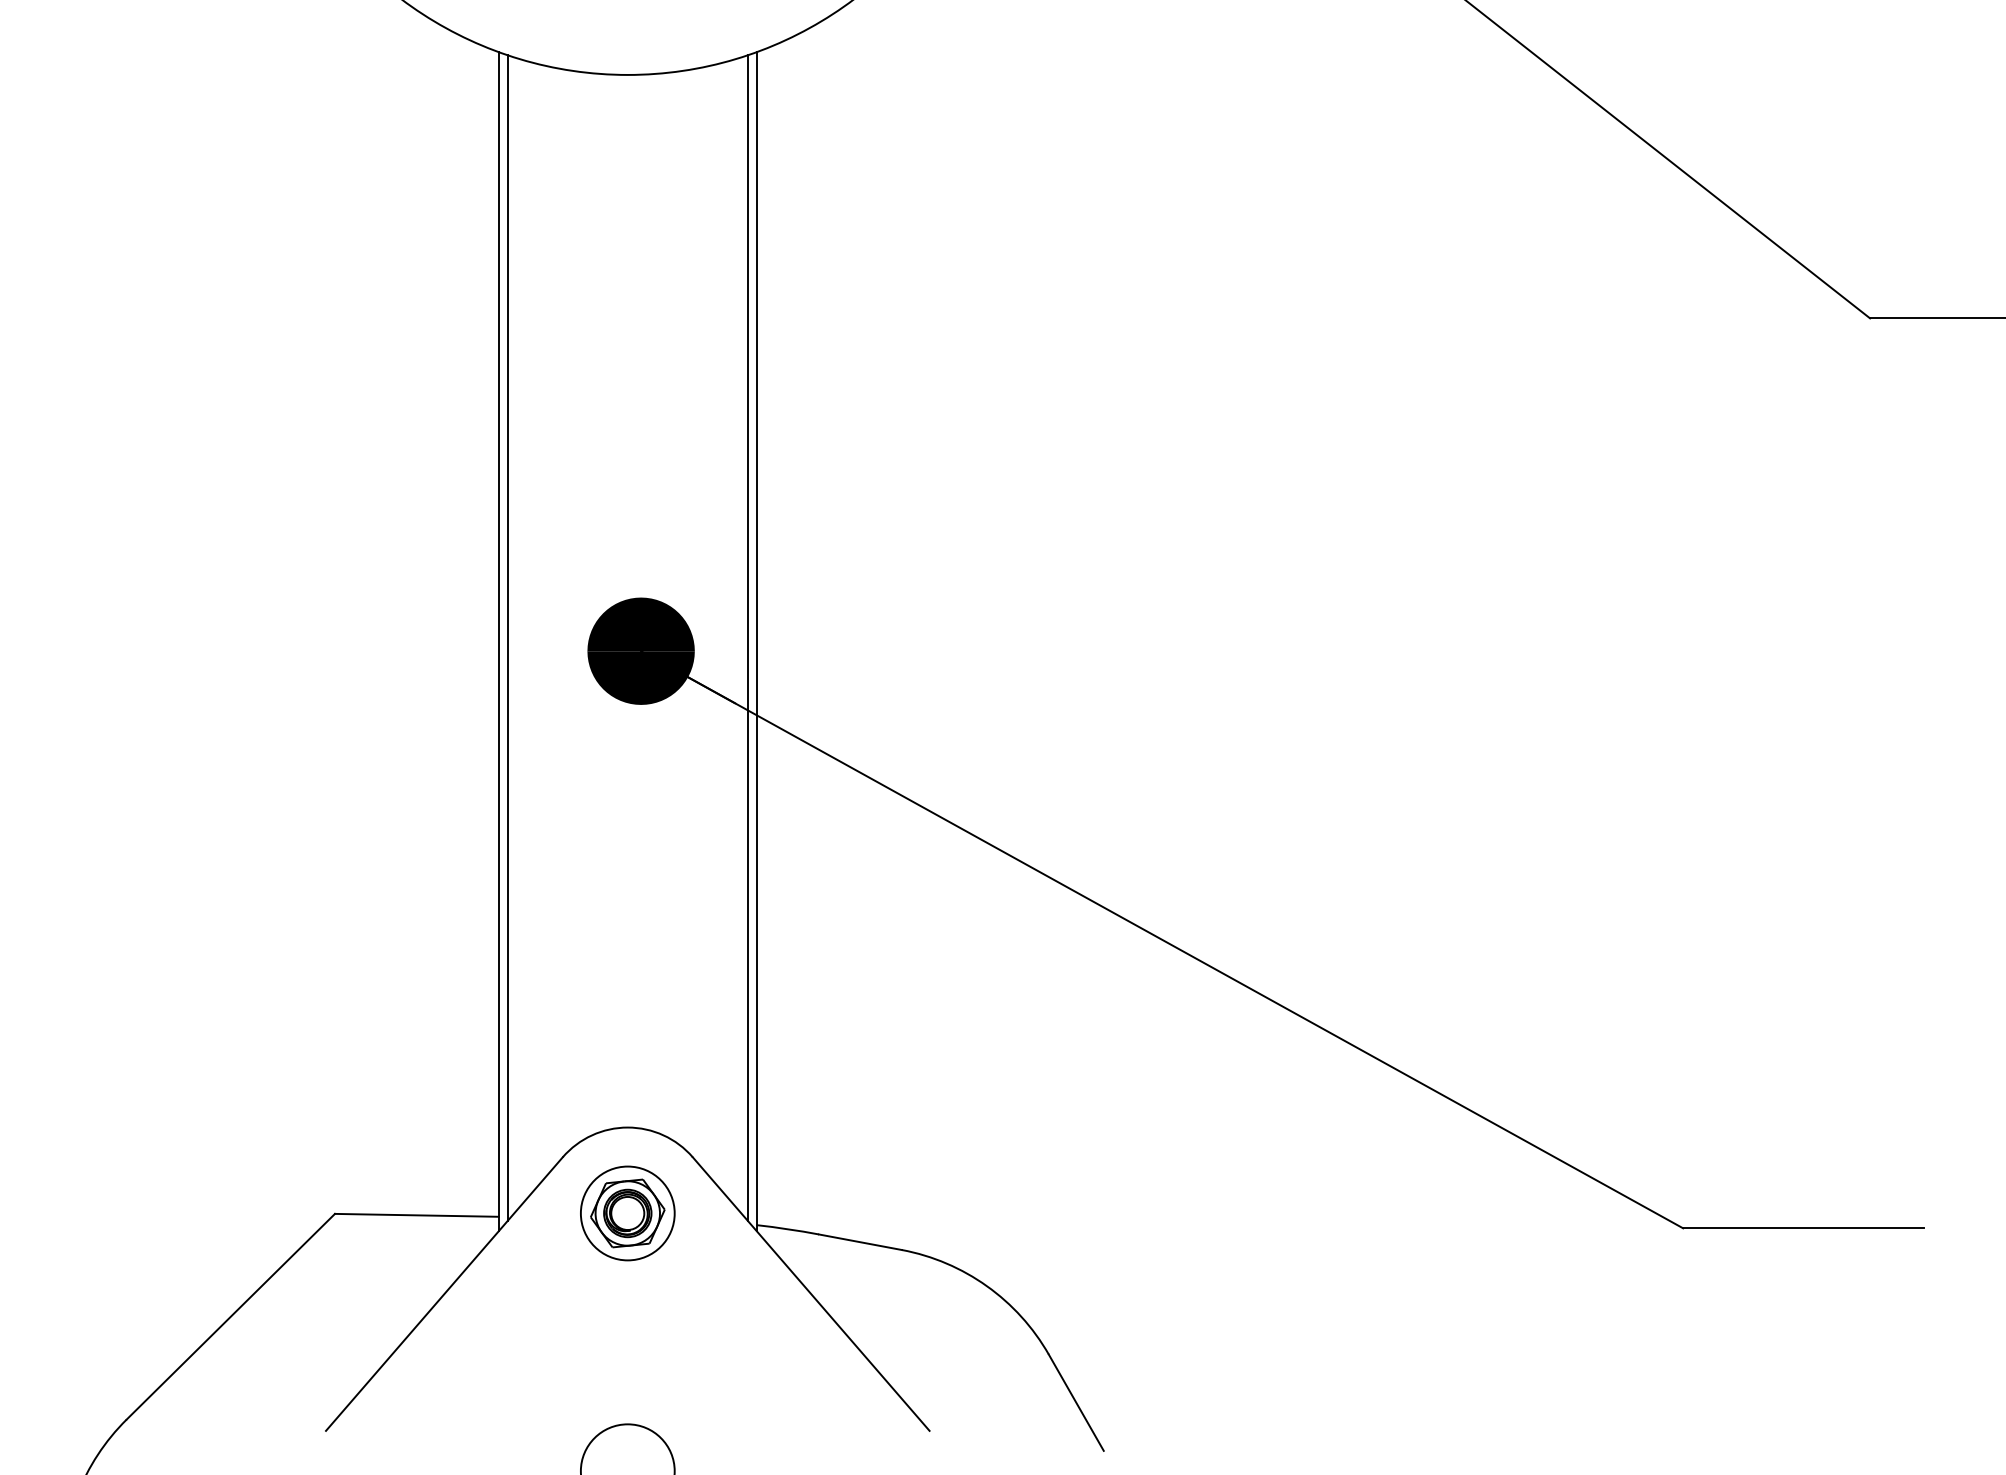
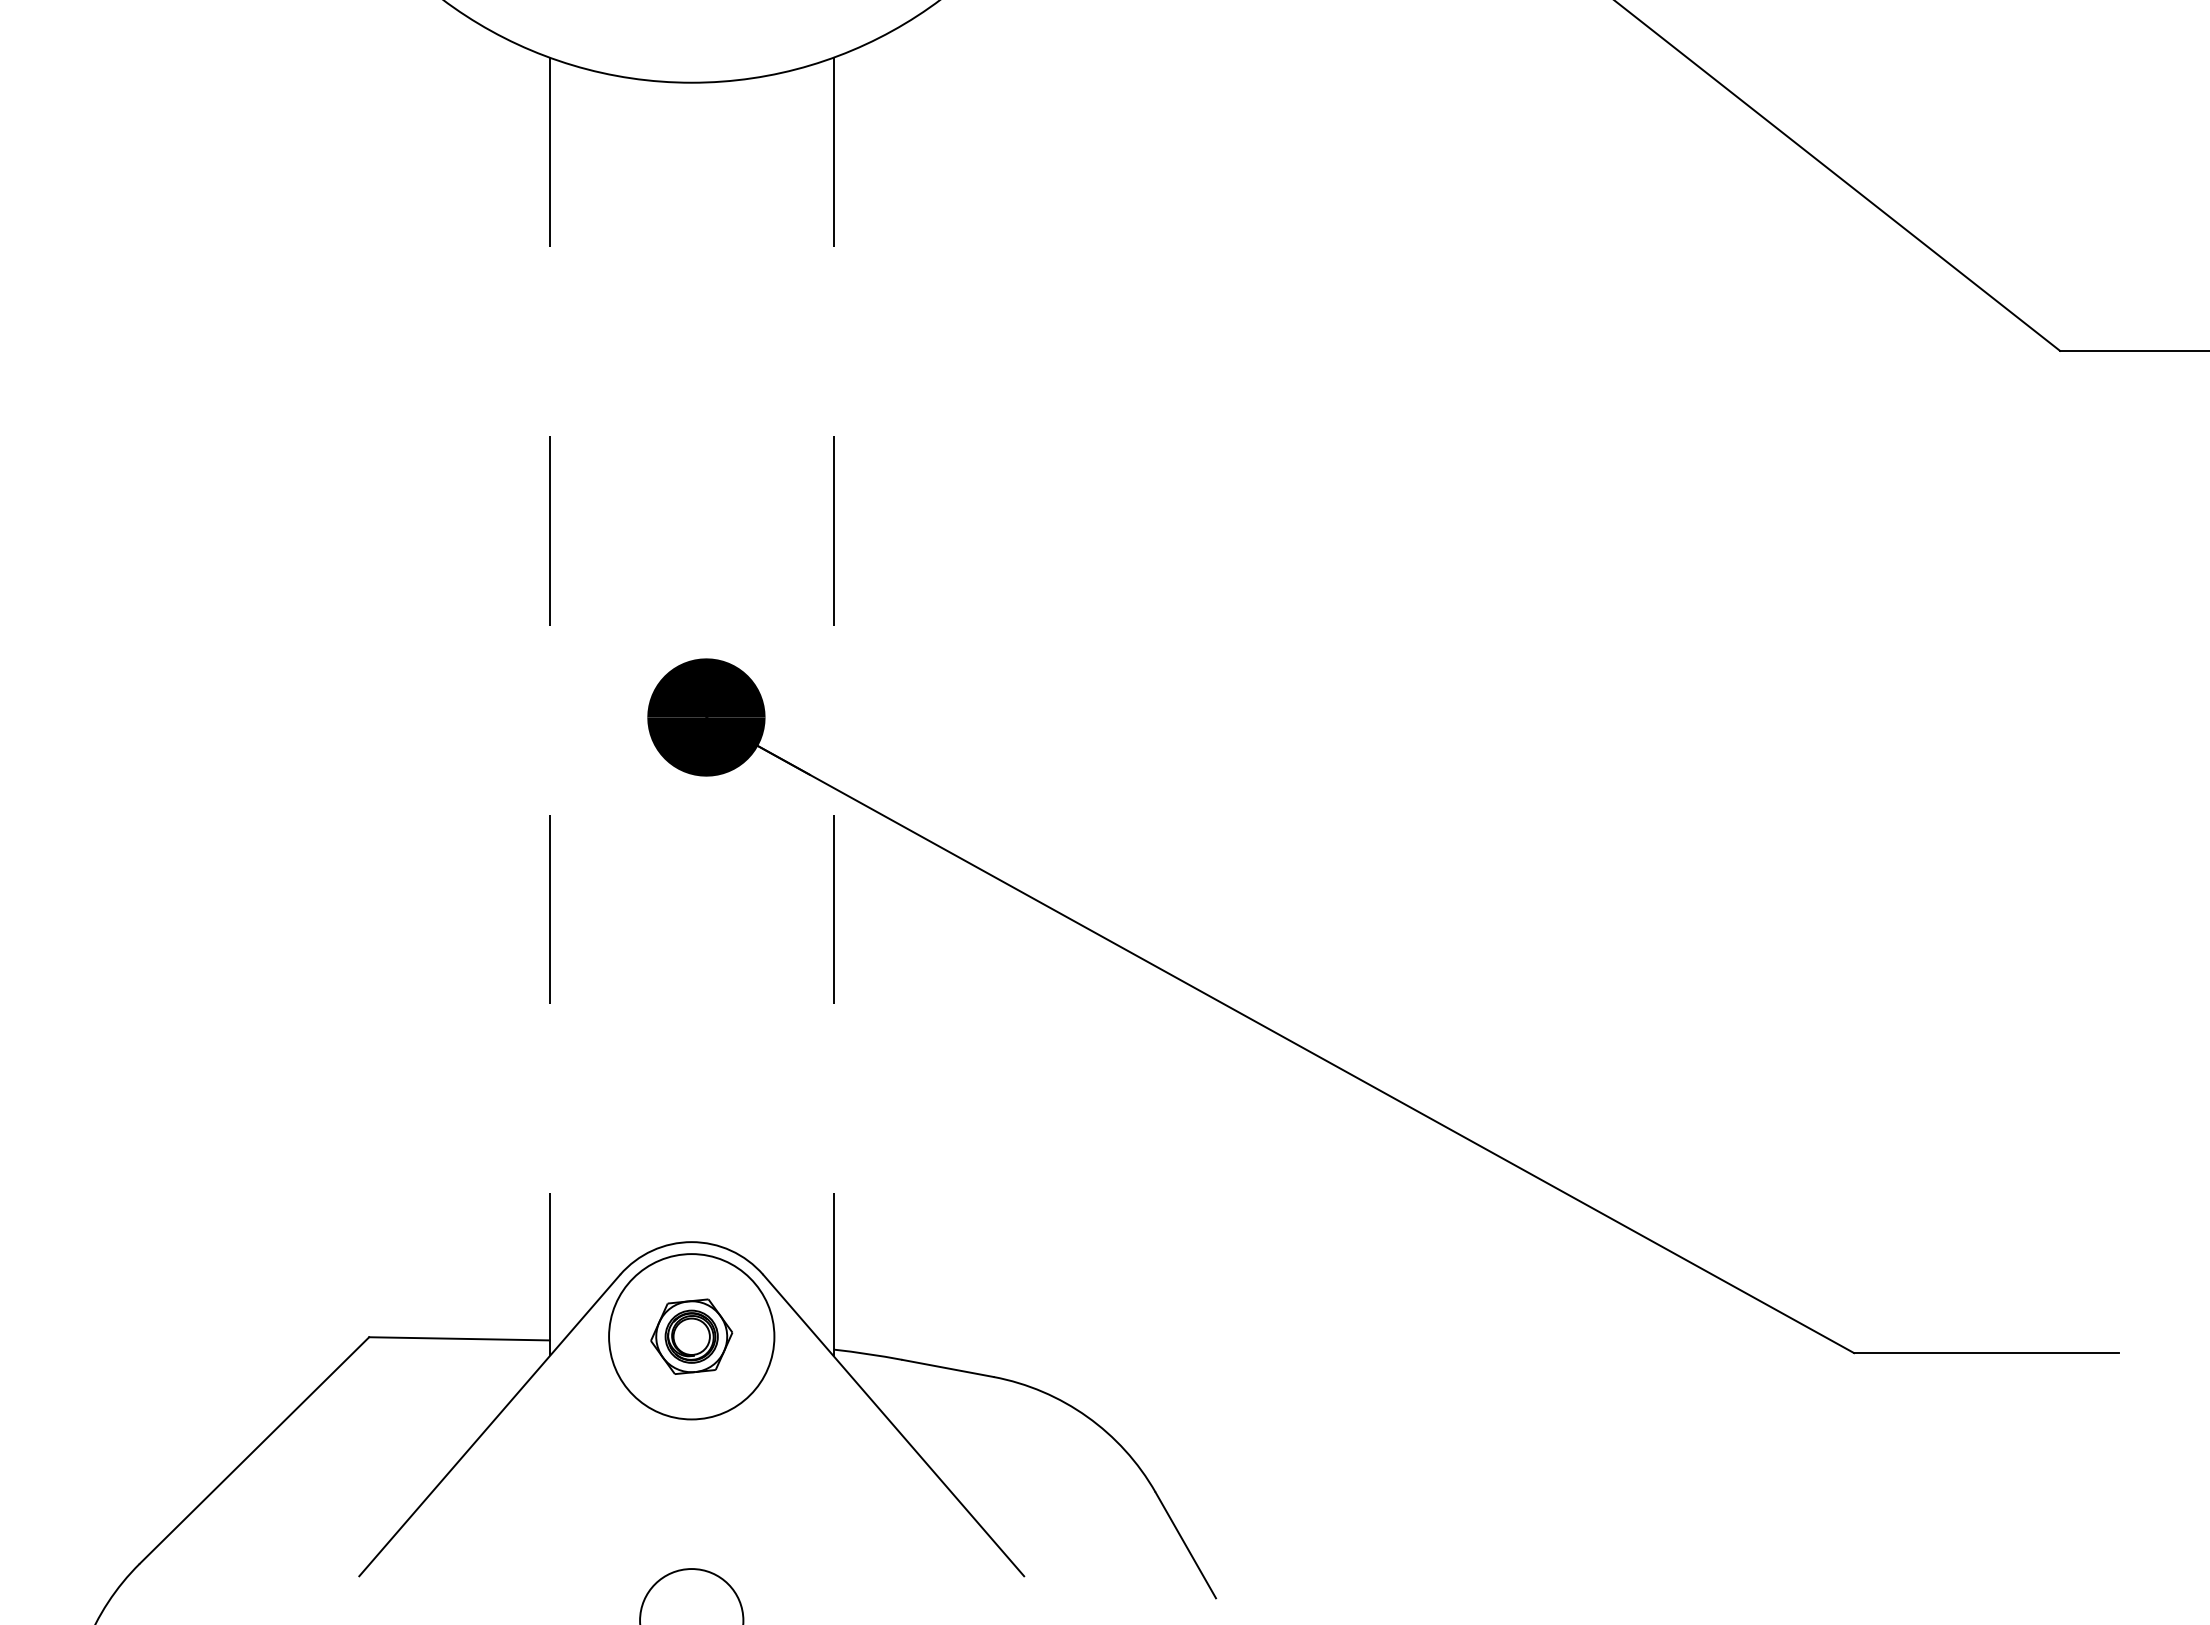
line: (507, 638) -> (559, 703), removed
line: (748, 638) -> (824, 703), removed
line: (498, 642) -> (549, 707), solid -> dashed
line: (756, 642) -> (833, 707), solid -> dashed
circle: (627, 1213) -> (691, 1336), size x1.6

